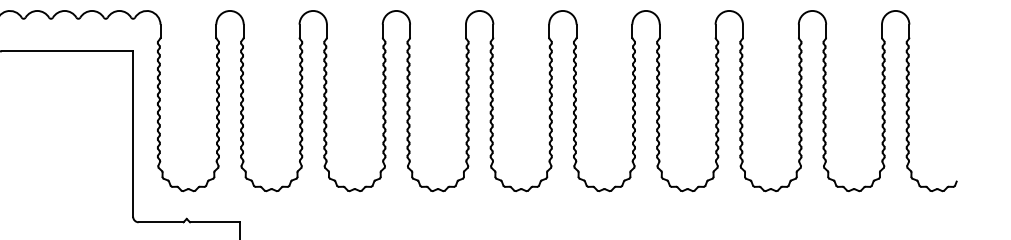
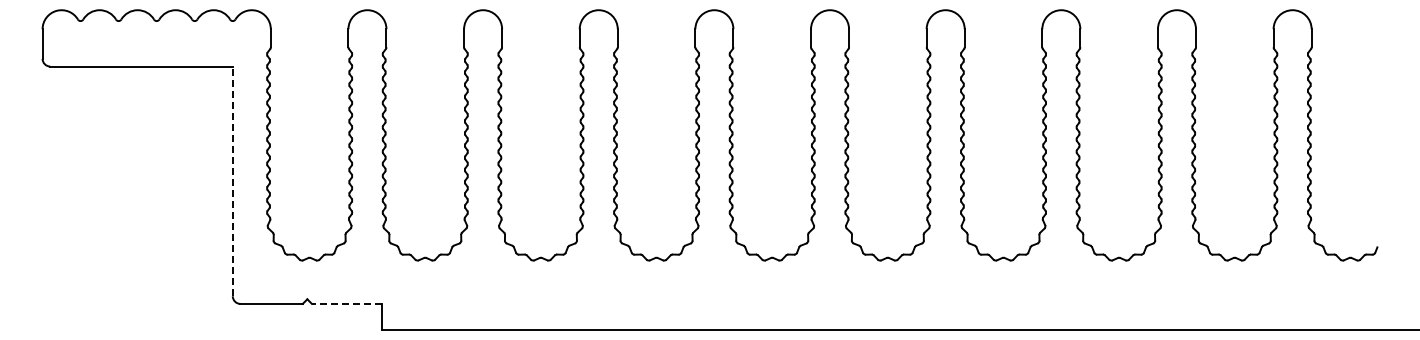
line: (132, 134) -> (232, 181), solid -> dashed
line: (214, 221) -> (346, 303), solid -> dashed

